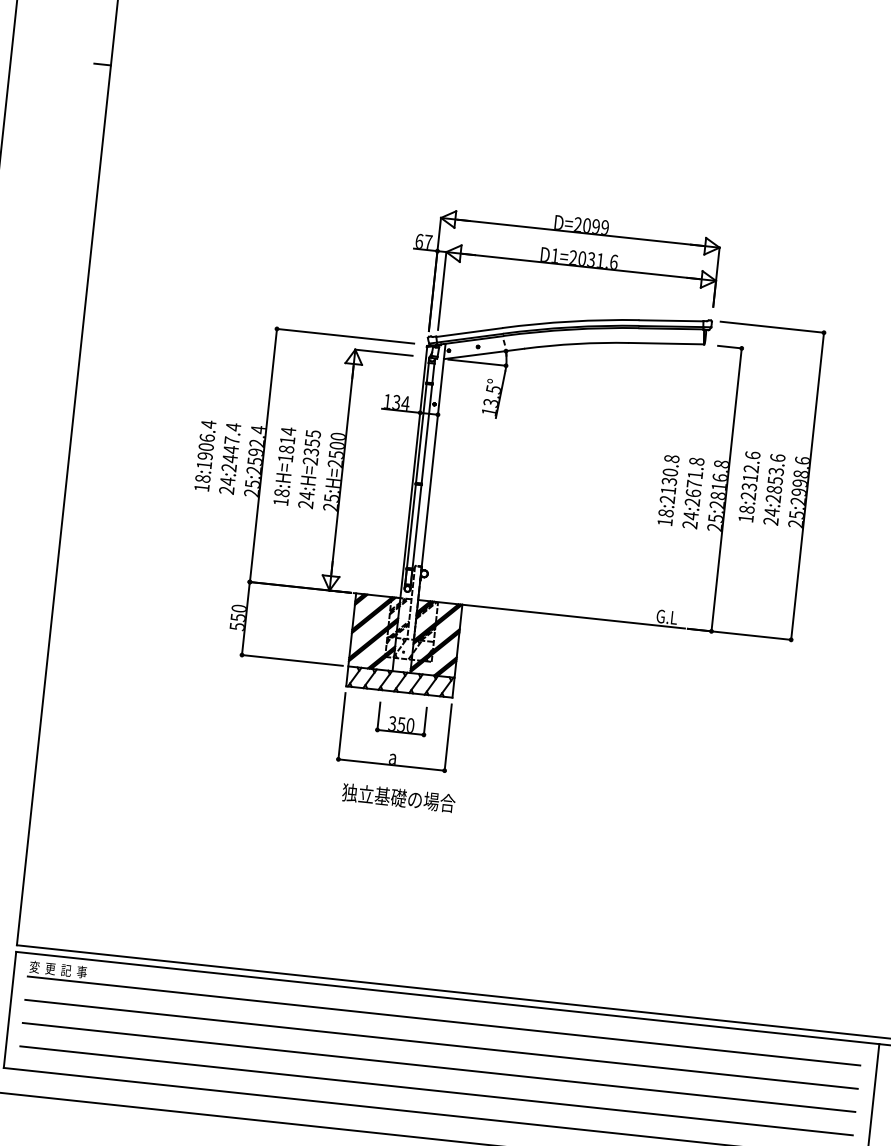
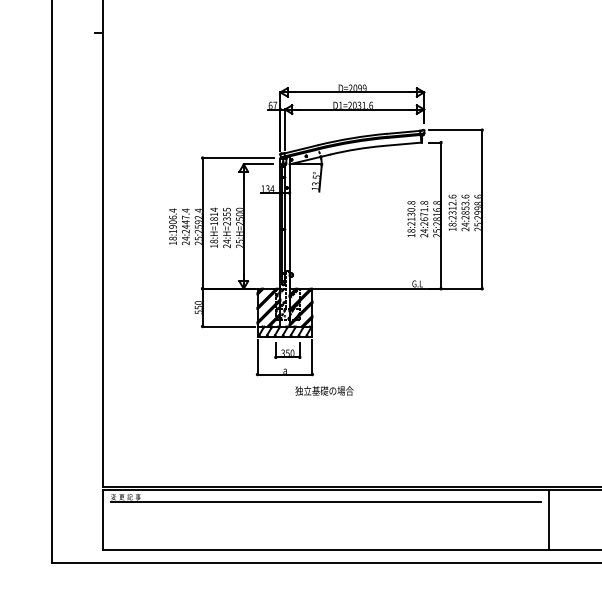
text: (398, 797) -> (324, 390), moved
line: (441, 1044) -> (325, 514), removed
line: (438, 1067) -> (325, 526), removed
line: (436, 1090) -> (325, 538), removed

